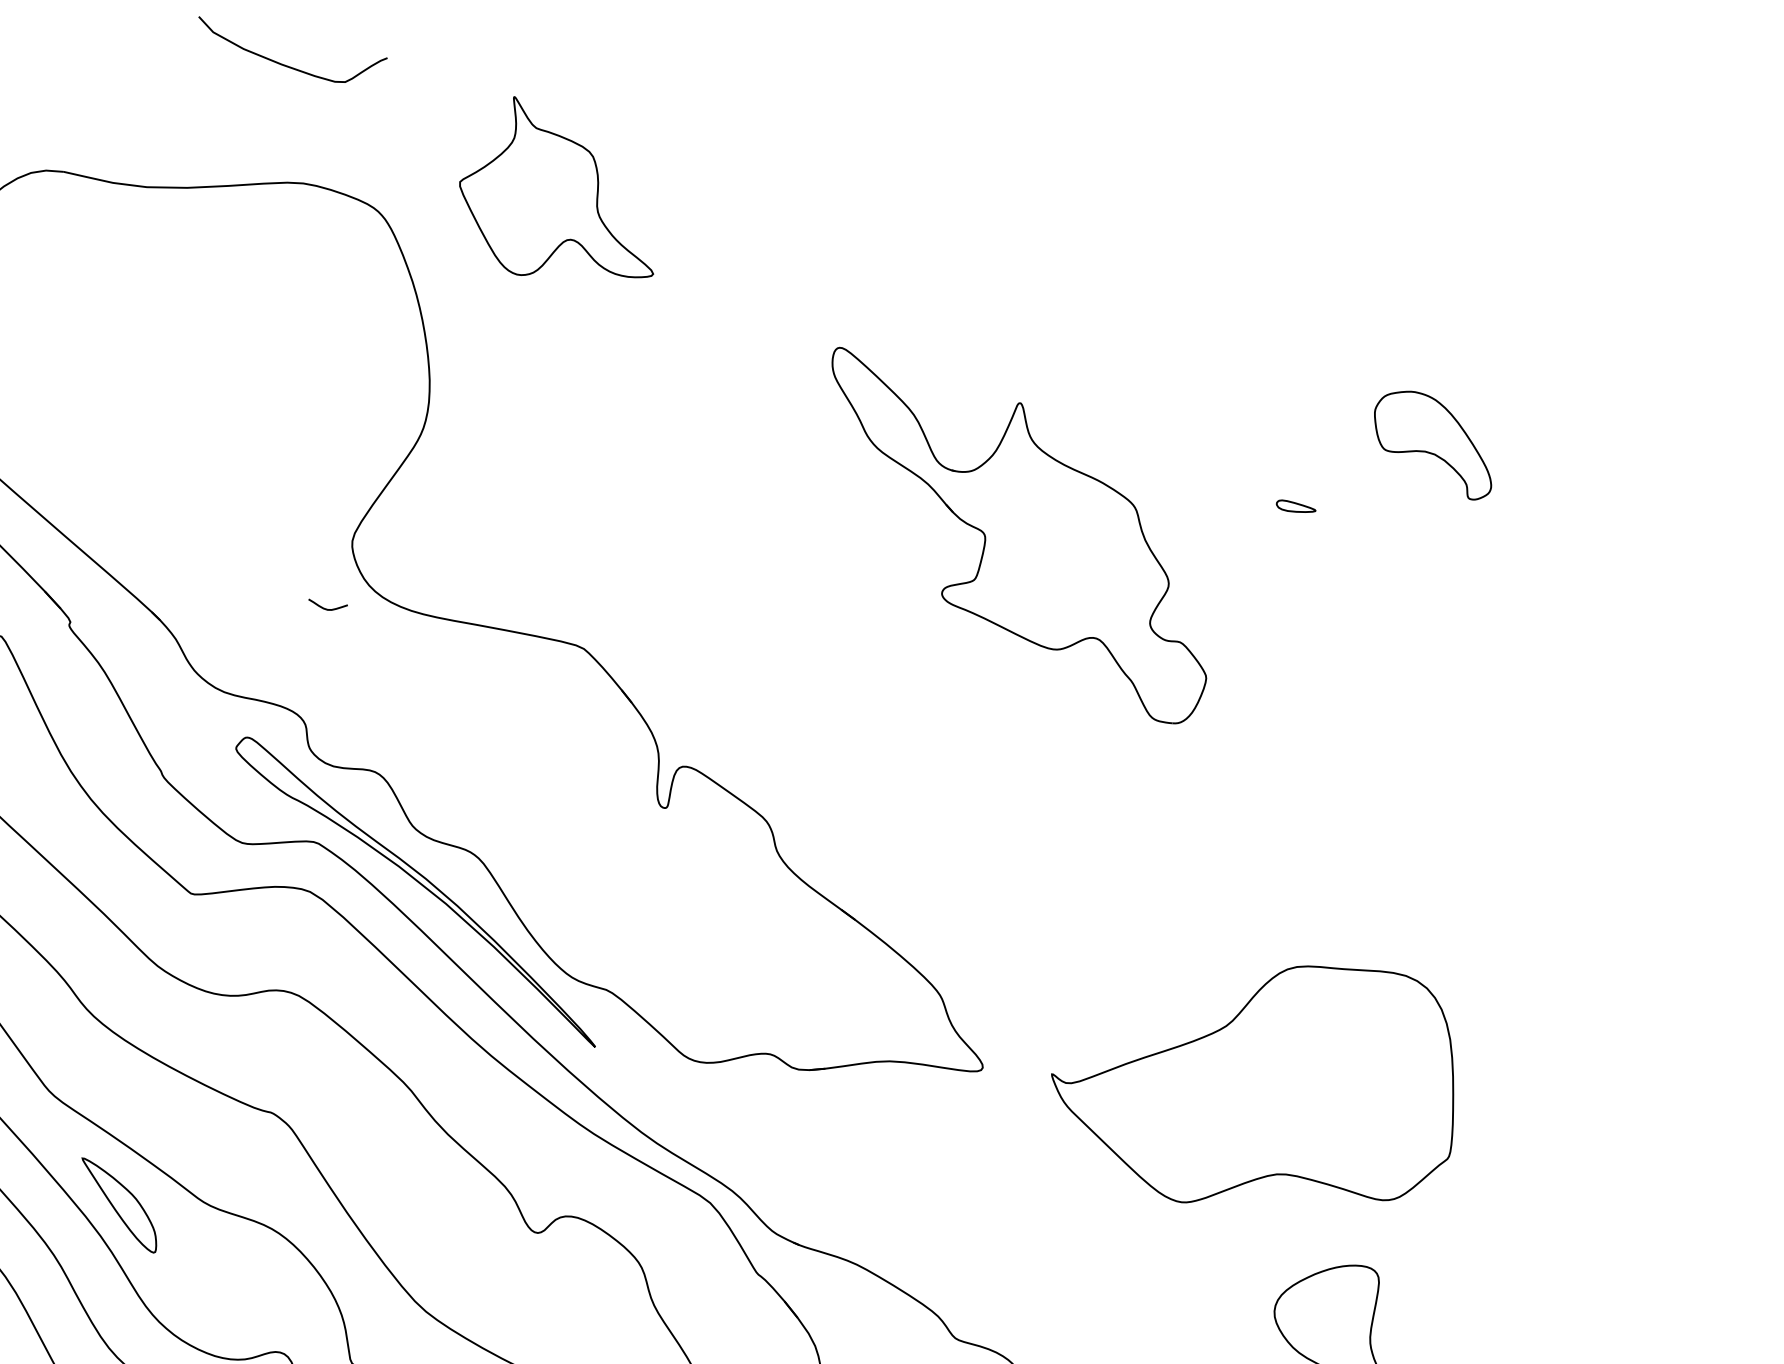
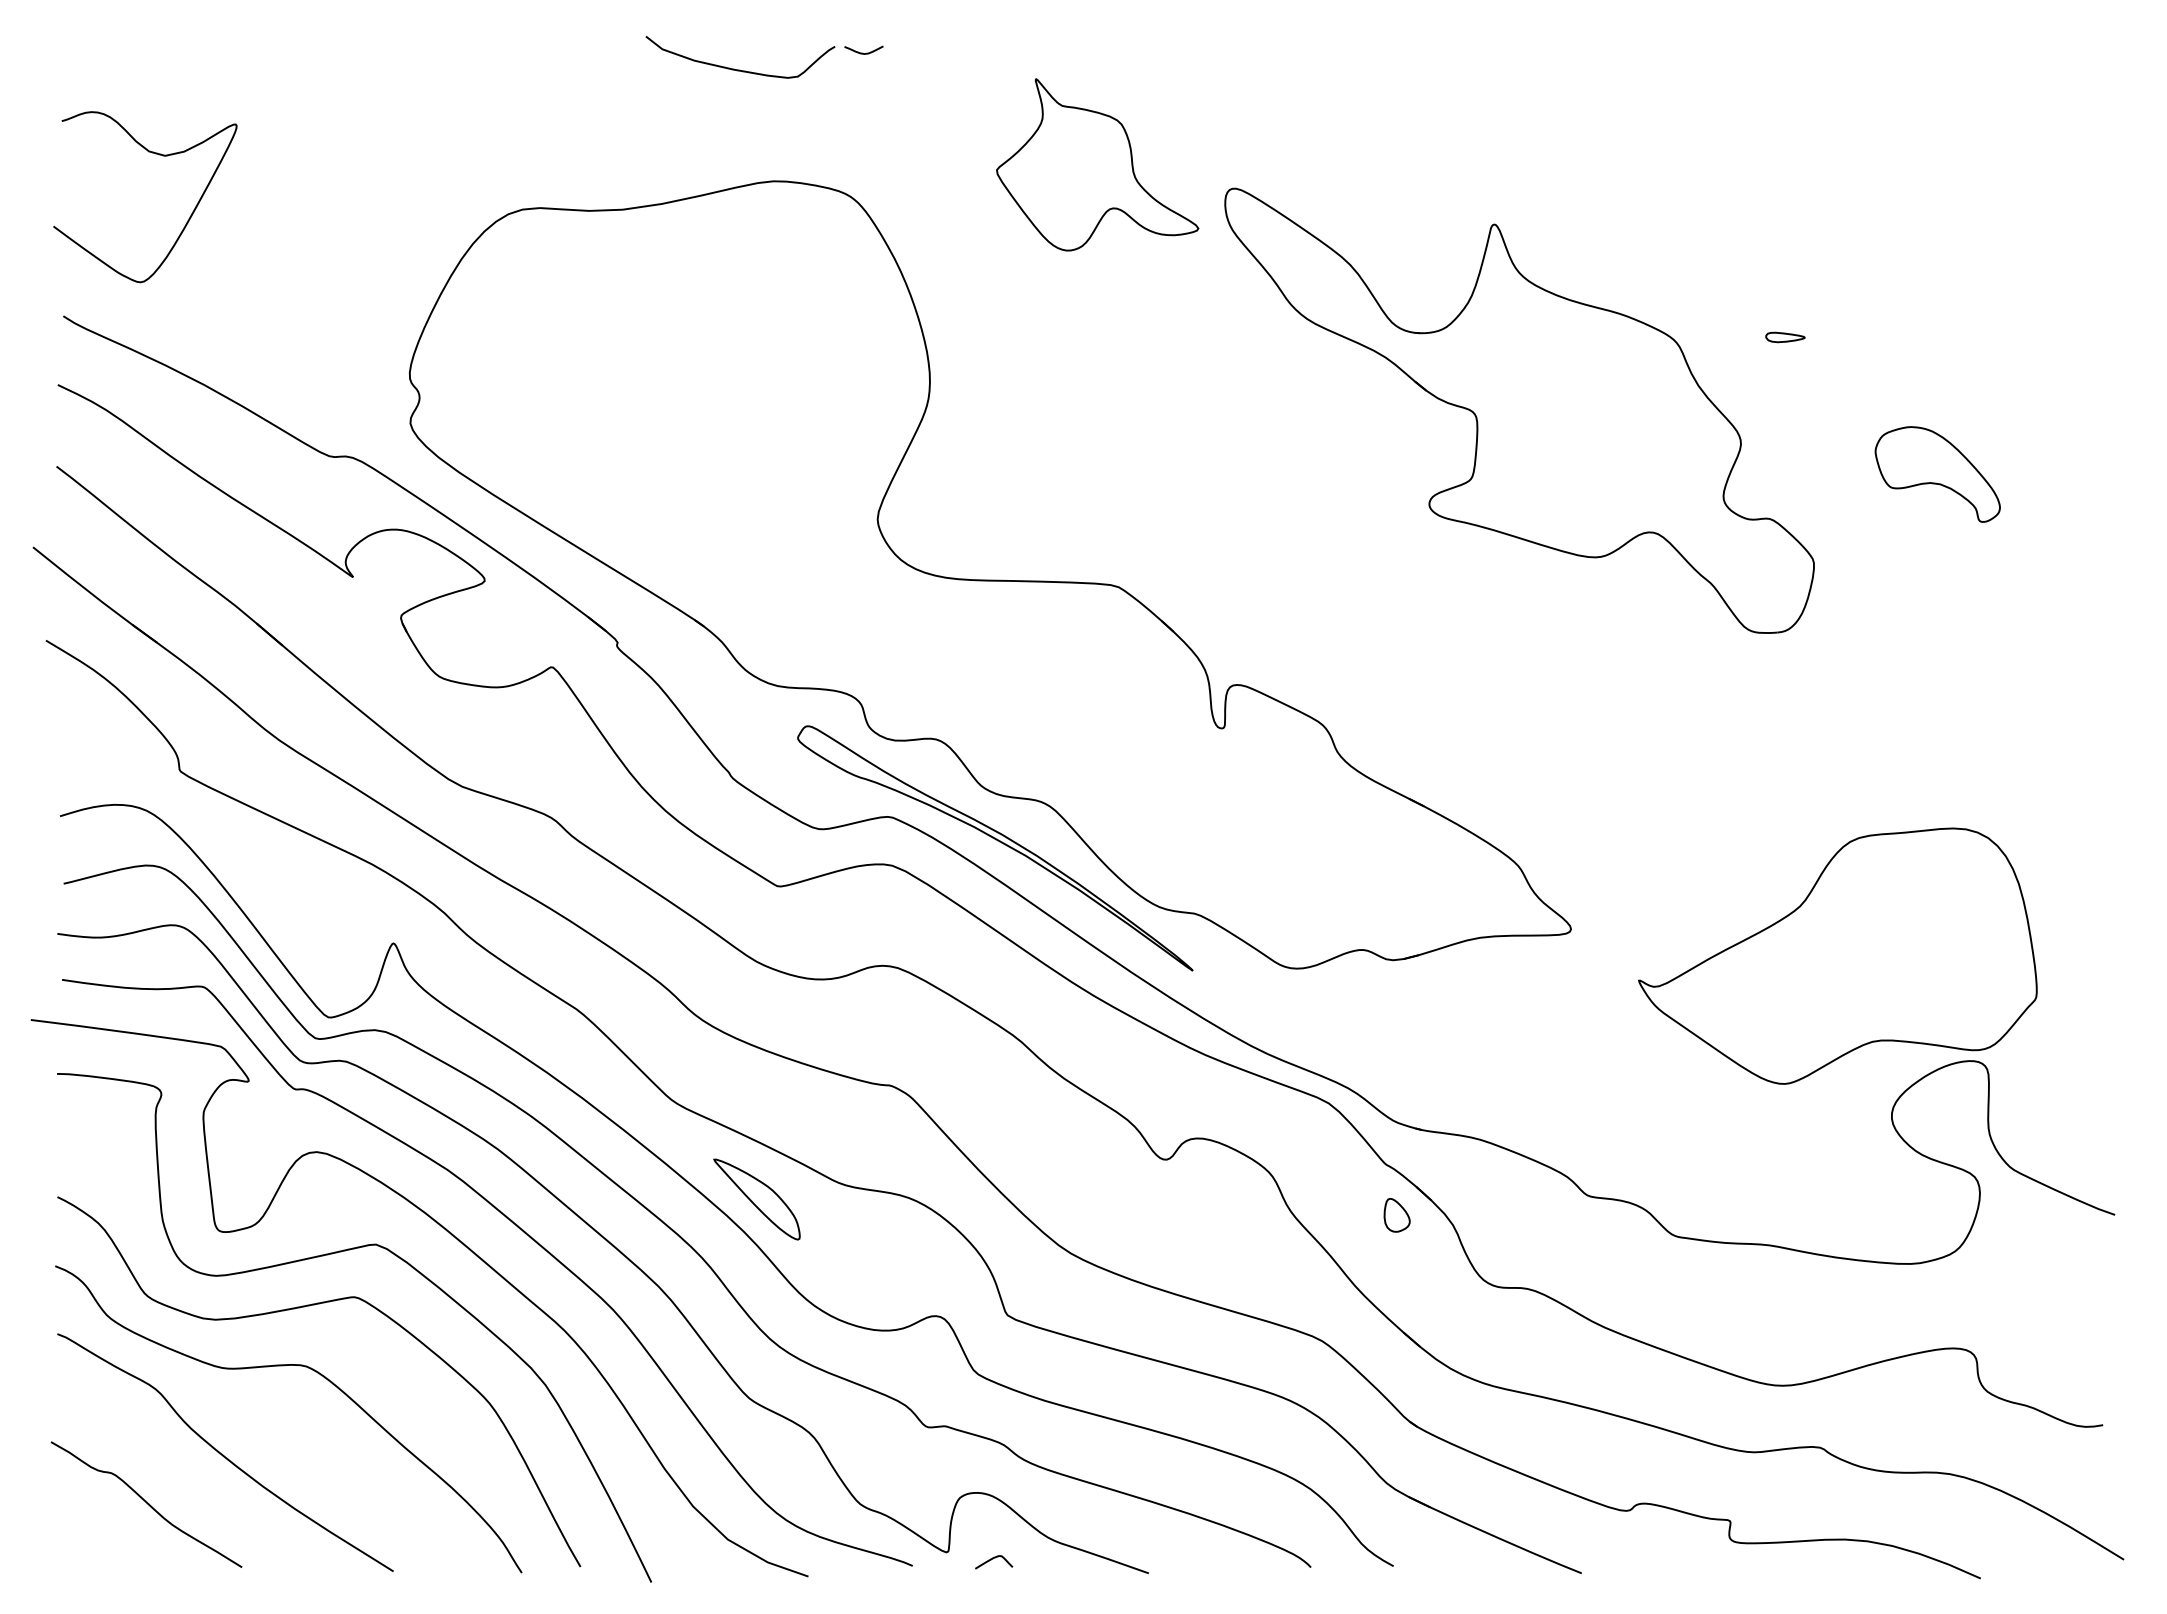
part: (562, 192) -> (1097, 164), moved
part: (1433, 444) -> (1937, 474), moved
part: (1016, 537) -> (1519, 410), size x1.43
curve: (325, 607) -> (862, 52), moved
part: (1255, 1081) -> (1837, 955), moved
part: (759, 1327) -> (1396, 1215), added

